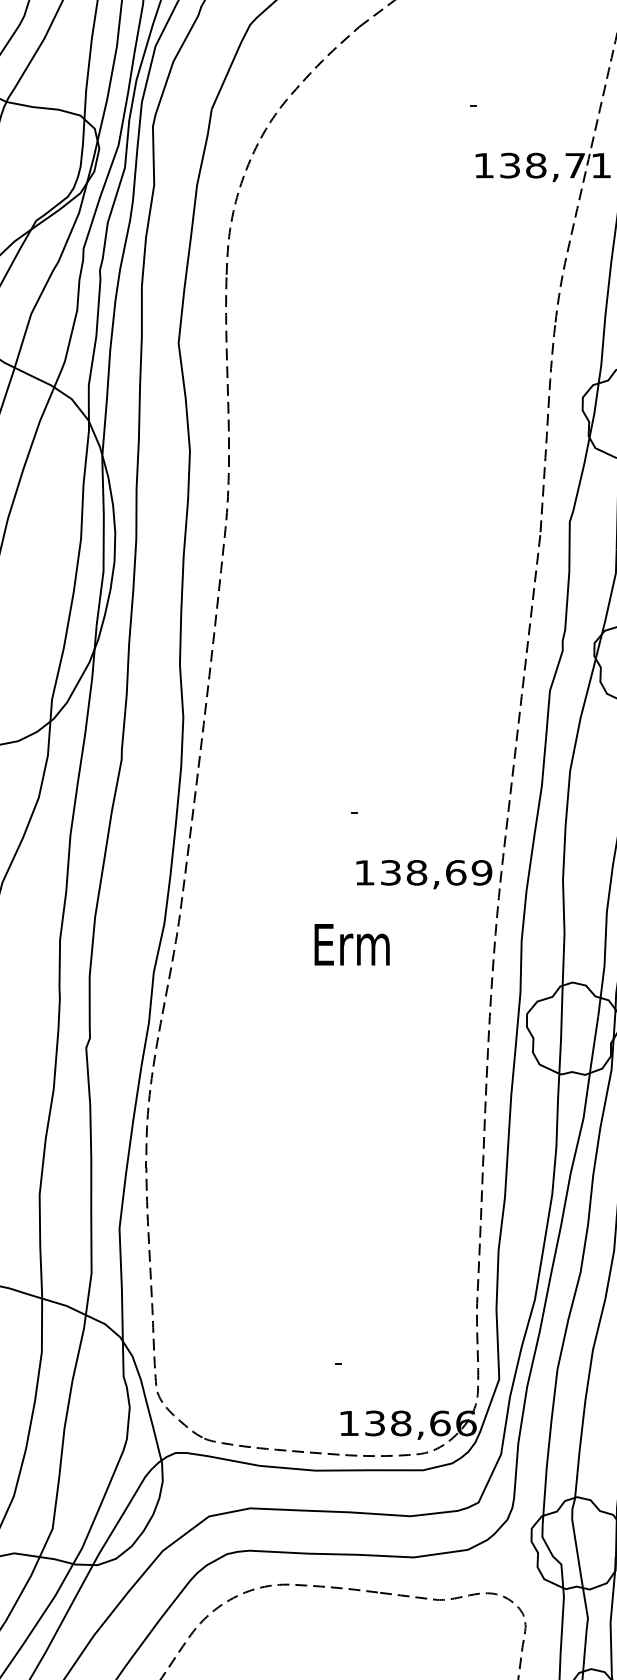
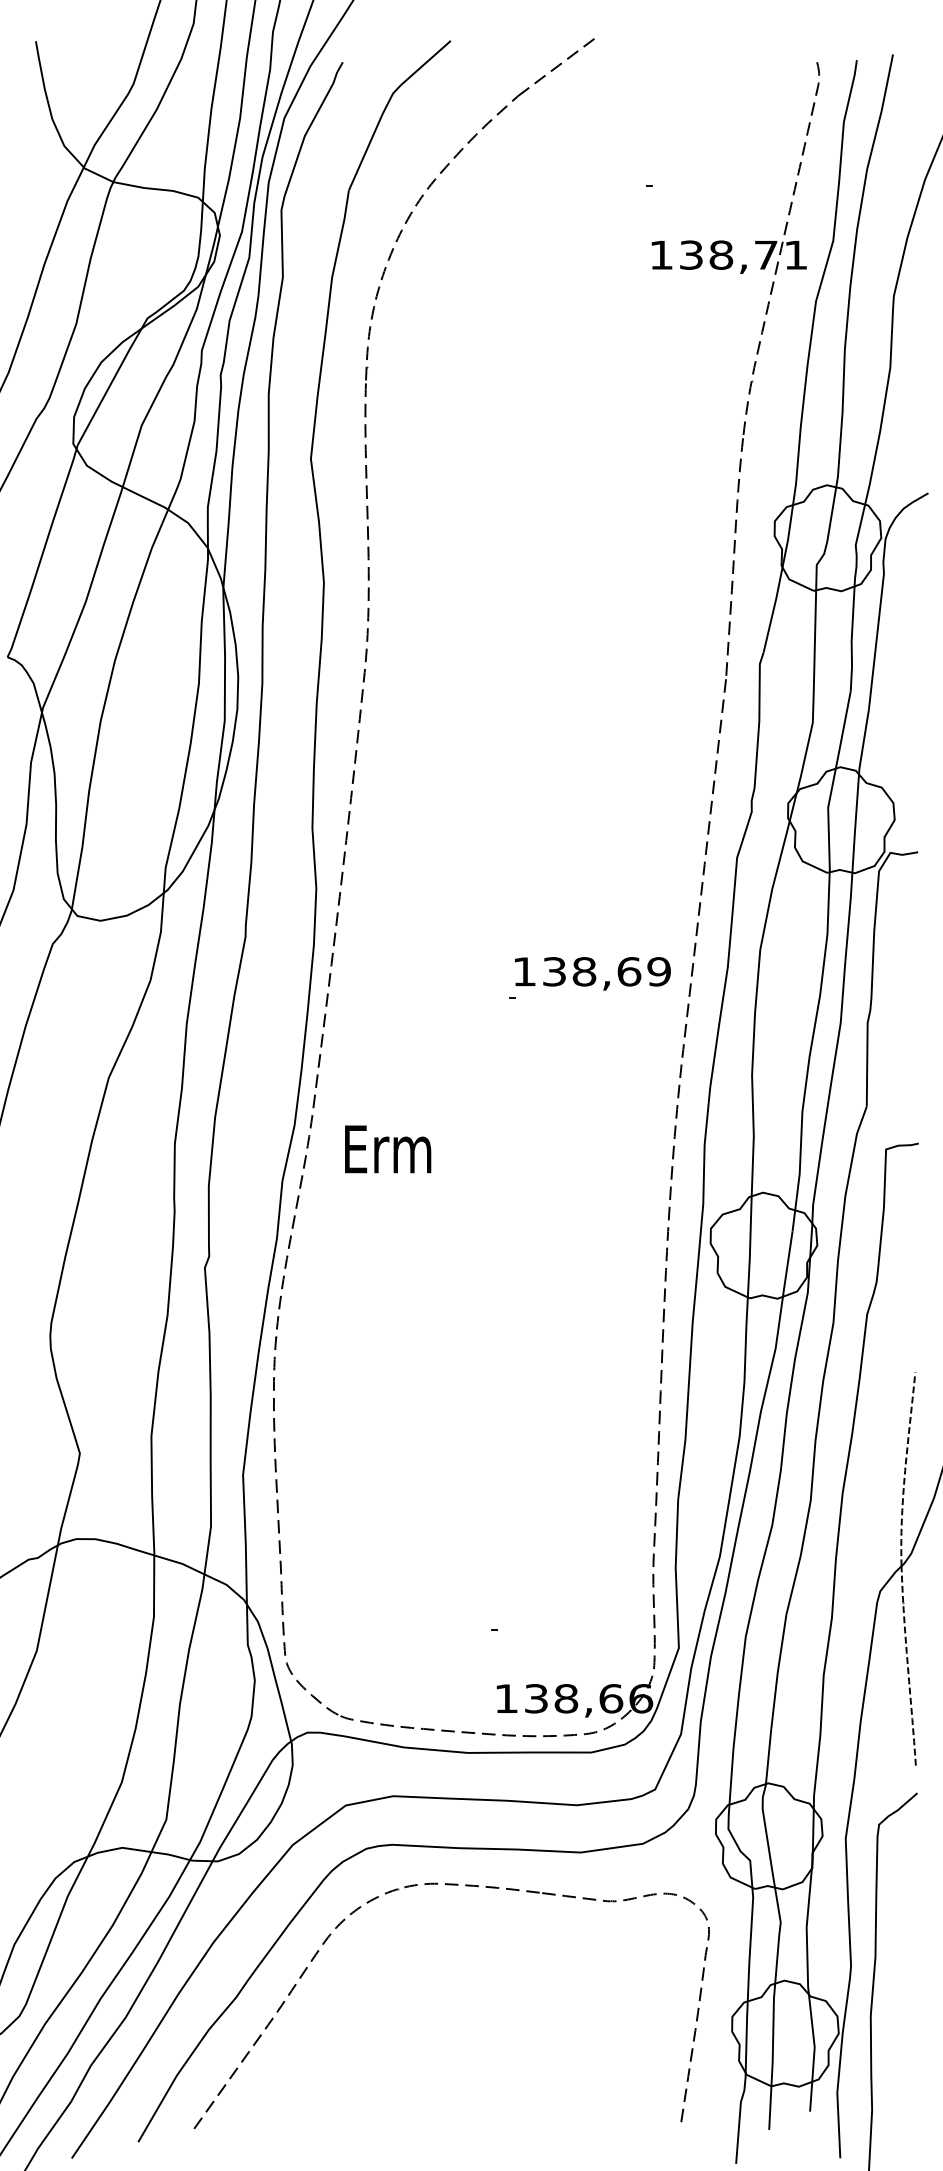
text: (423, 874) -> (592, 973), moved
text: (352, 944) -> (388, 1149), moved

